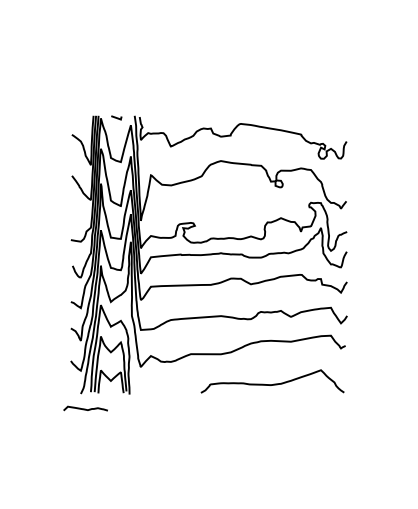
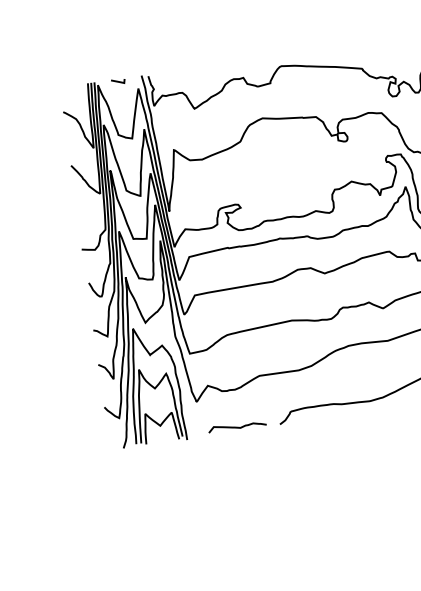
curve: (85, 408) -> (237, 426), moved

